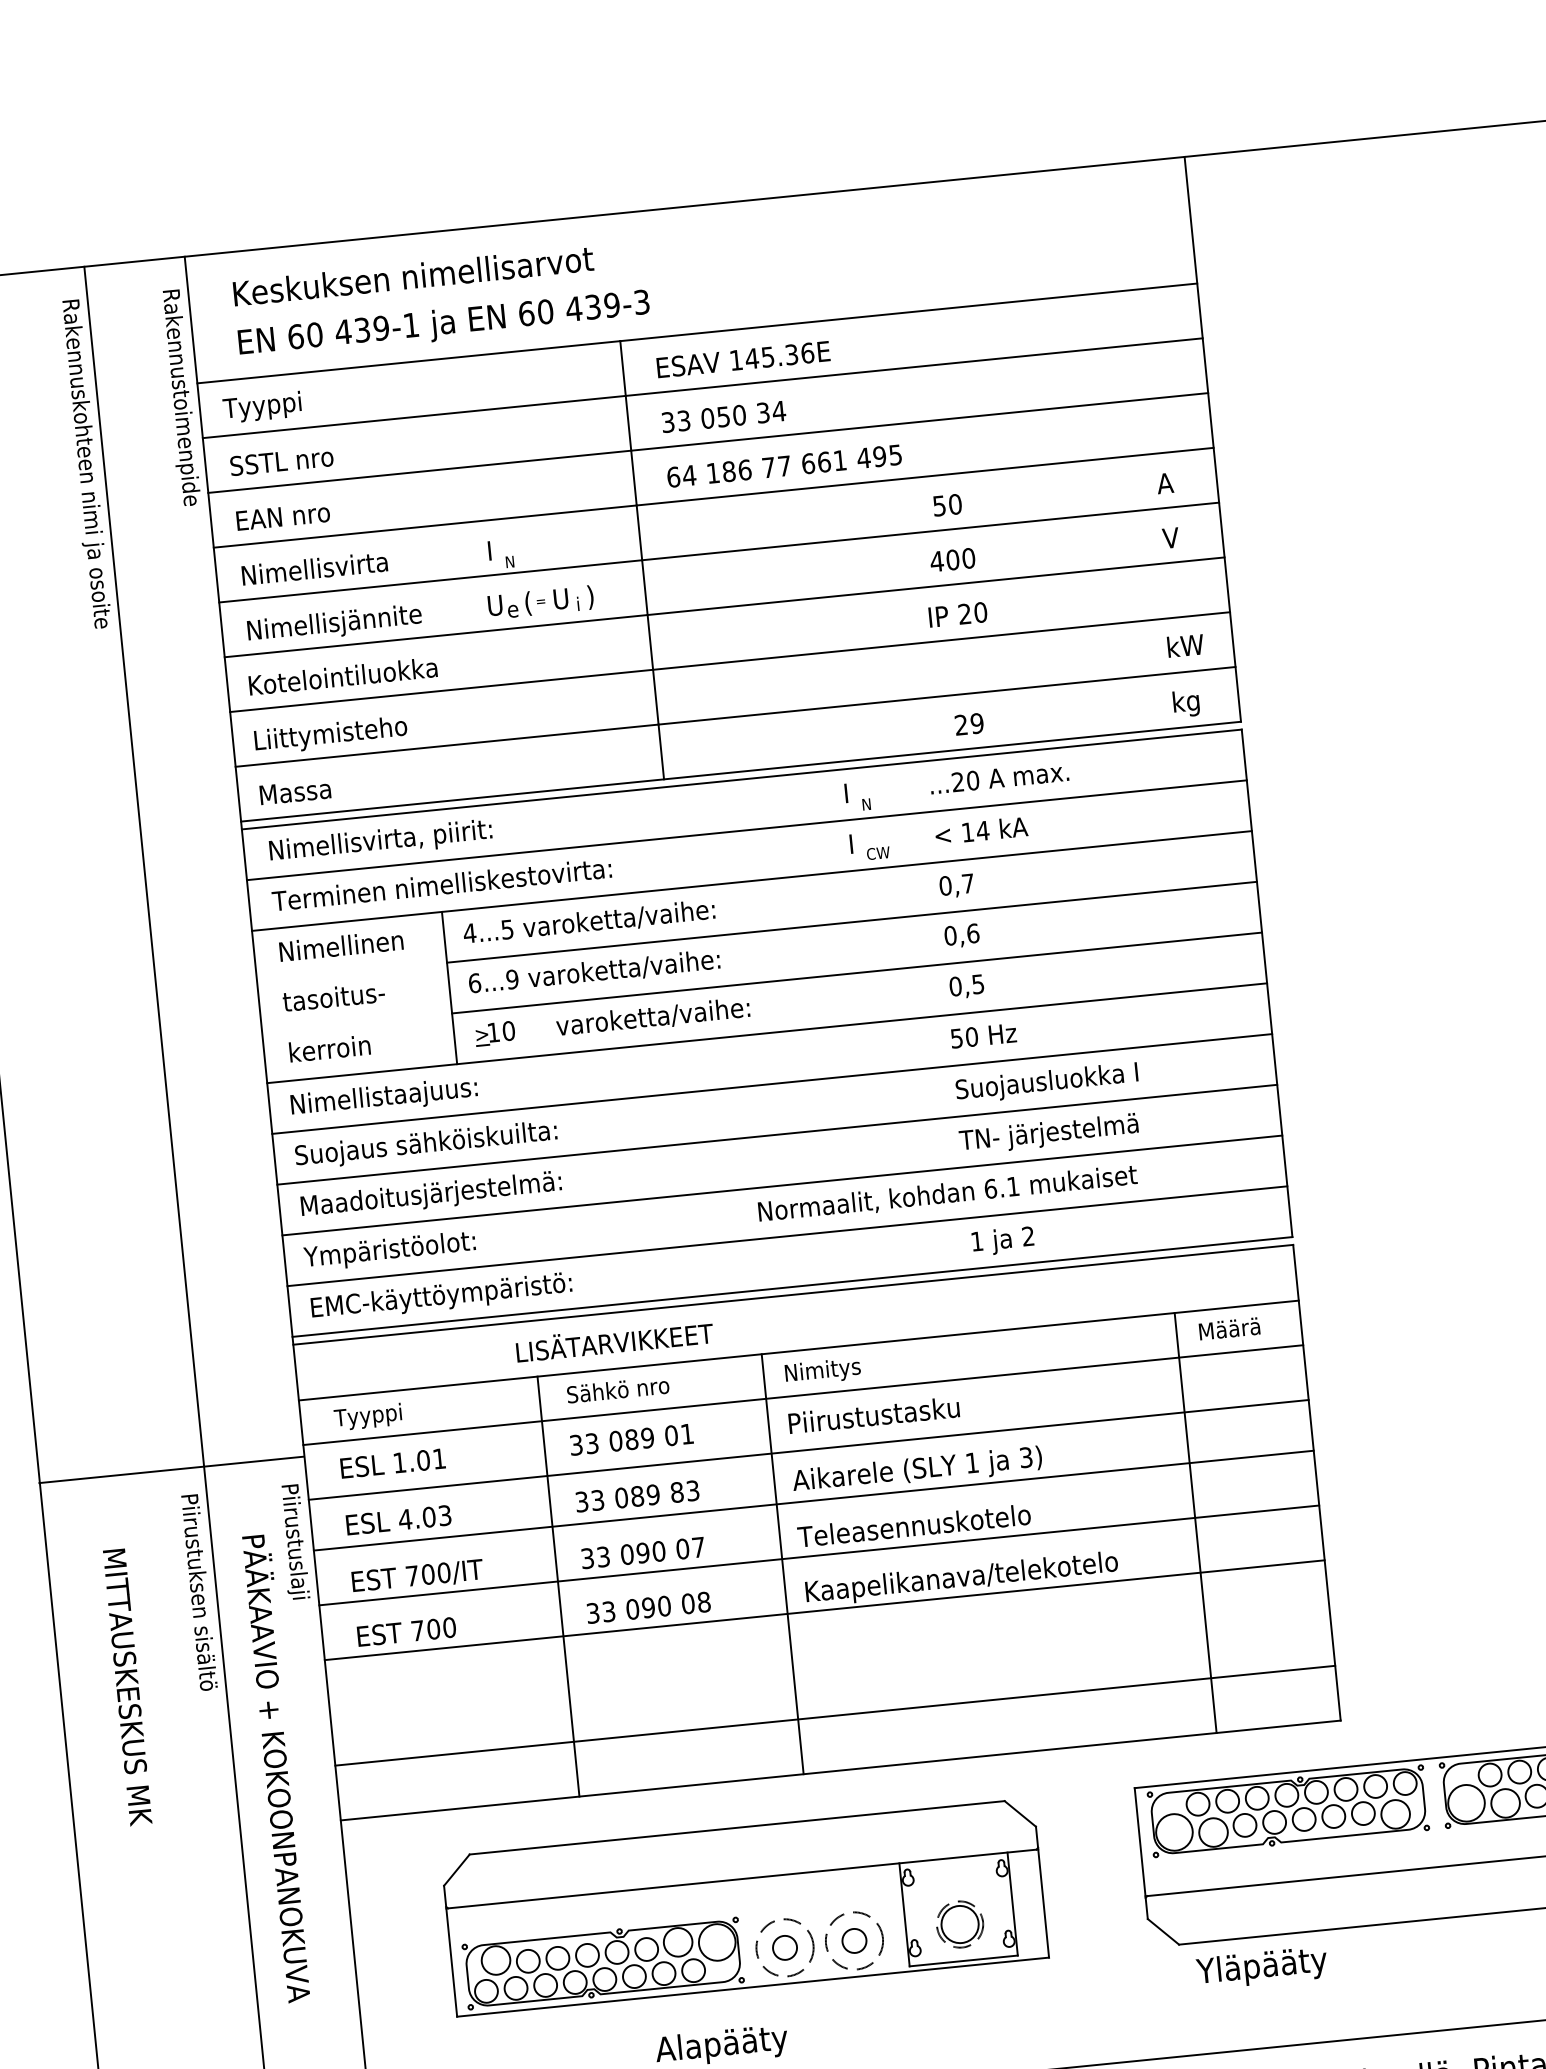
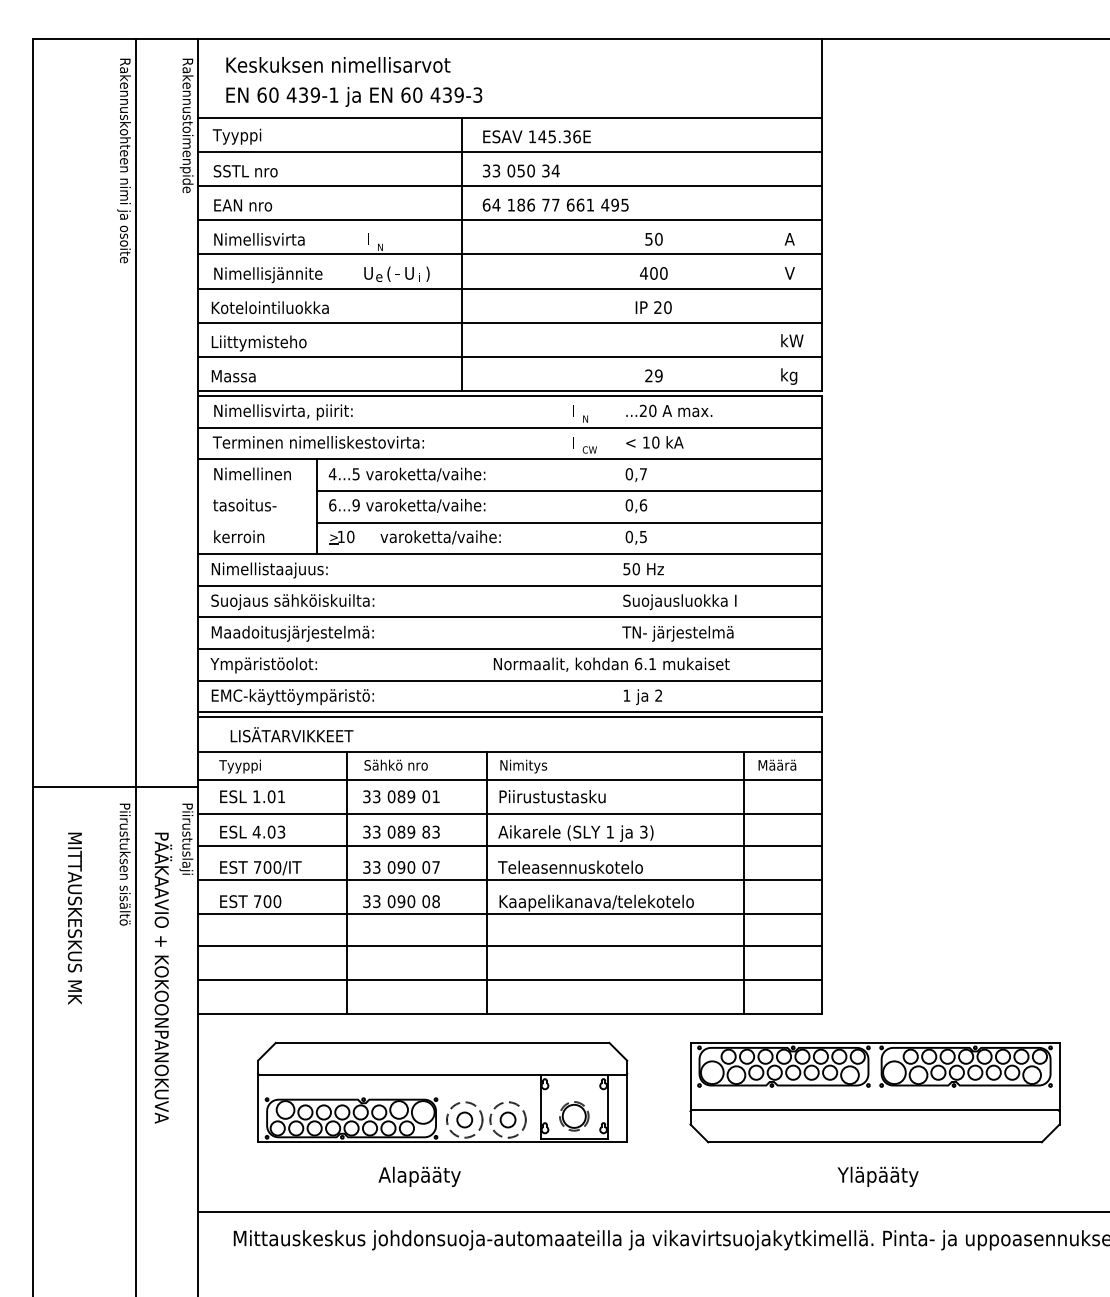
text: (982, 830) -> (655, 442), 14 -> 10
text: (613, 1340) -> (291, 734), moved
line: (828, 1660) -> (509, 945), added
text: (1261, 1967) -> (877, 1176), moved

